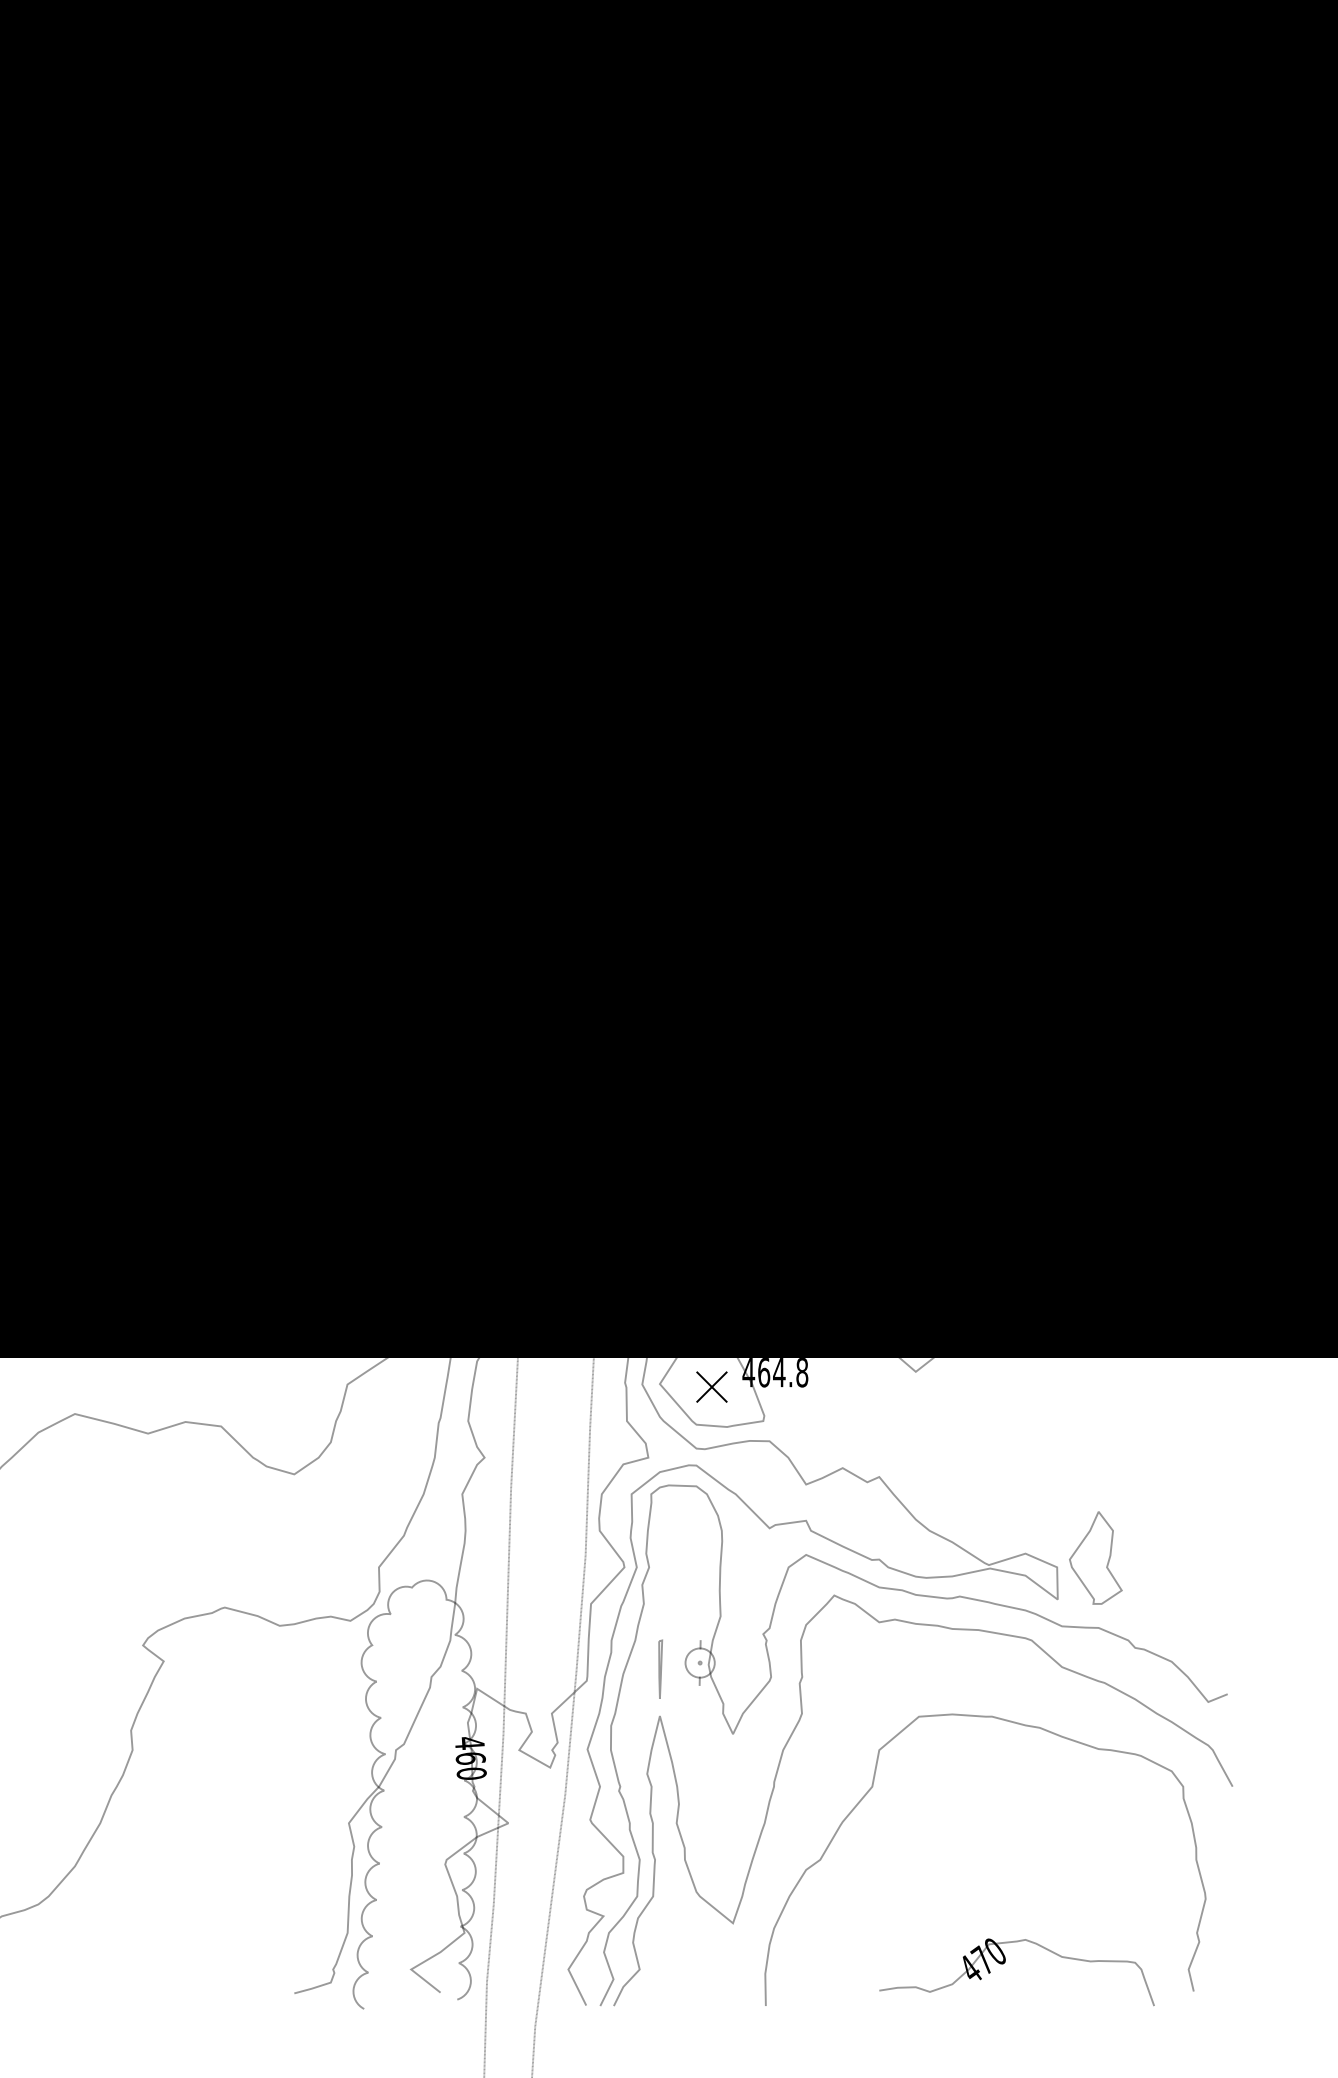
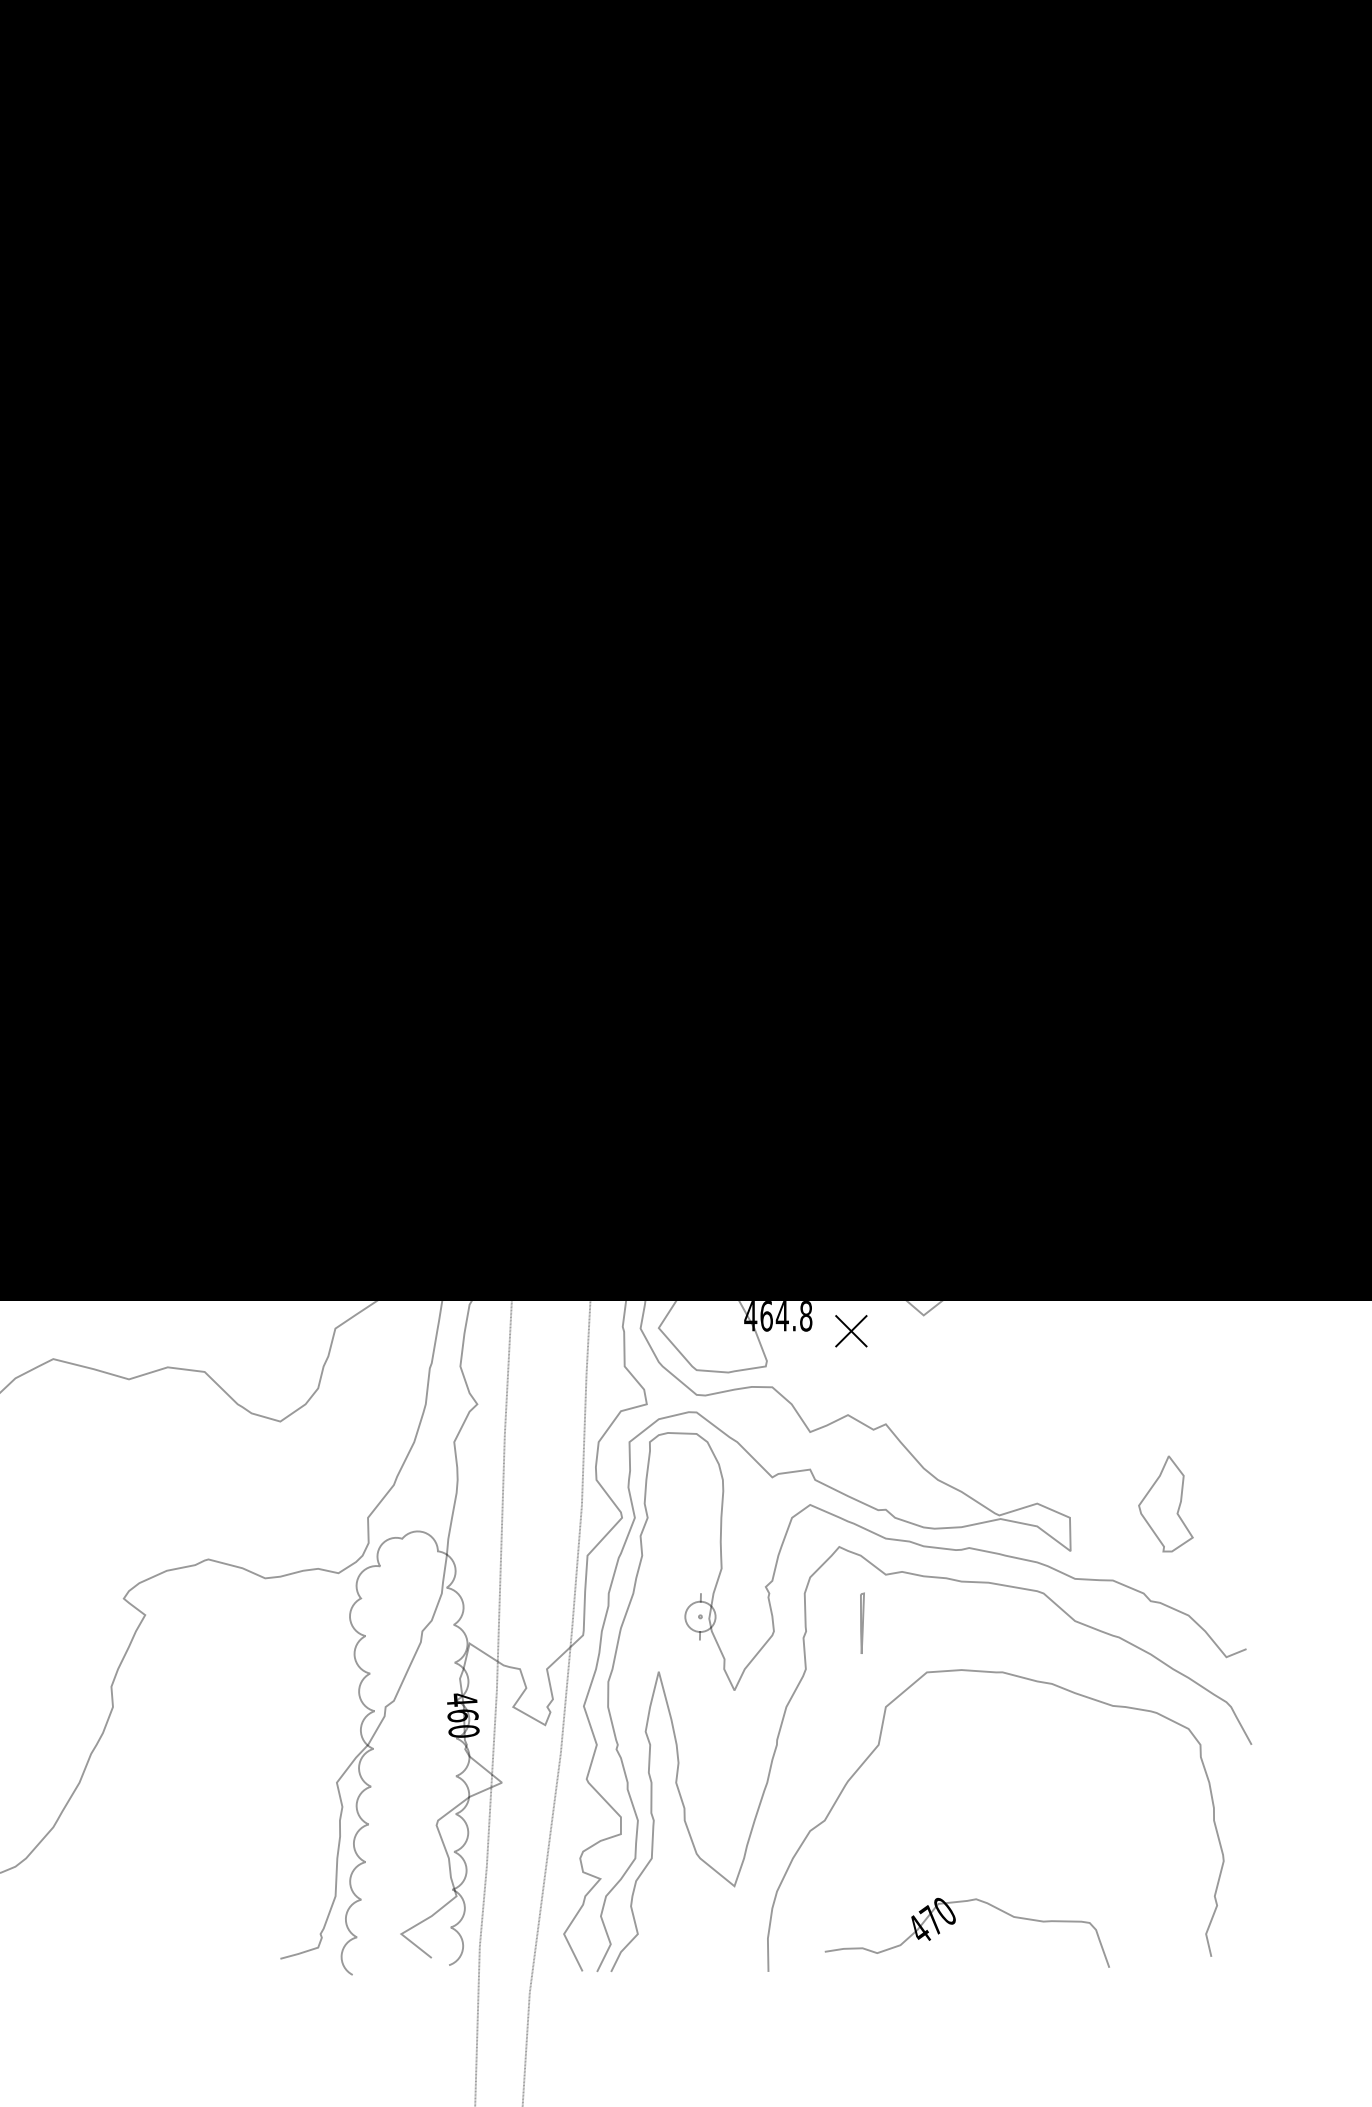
part: (711, 1386) -> (850, 1330), moved
part: (1095, 1557) -> (1165, 1503), moved
line: (660, 1668) -> (862, 1622), moved
part: (1005, 1962) -> (955, 1922), moved

